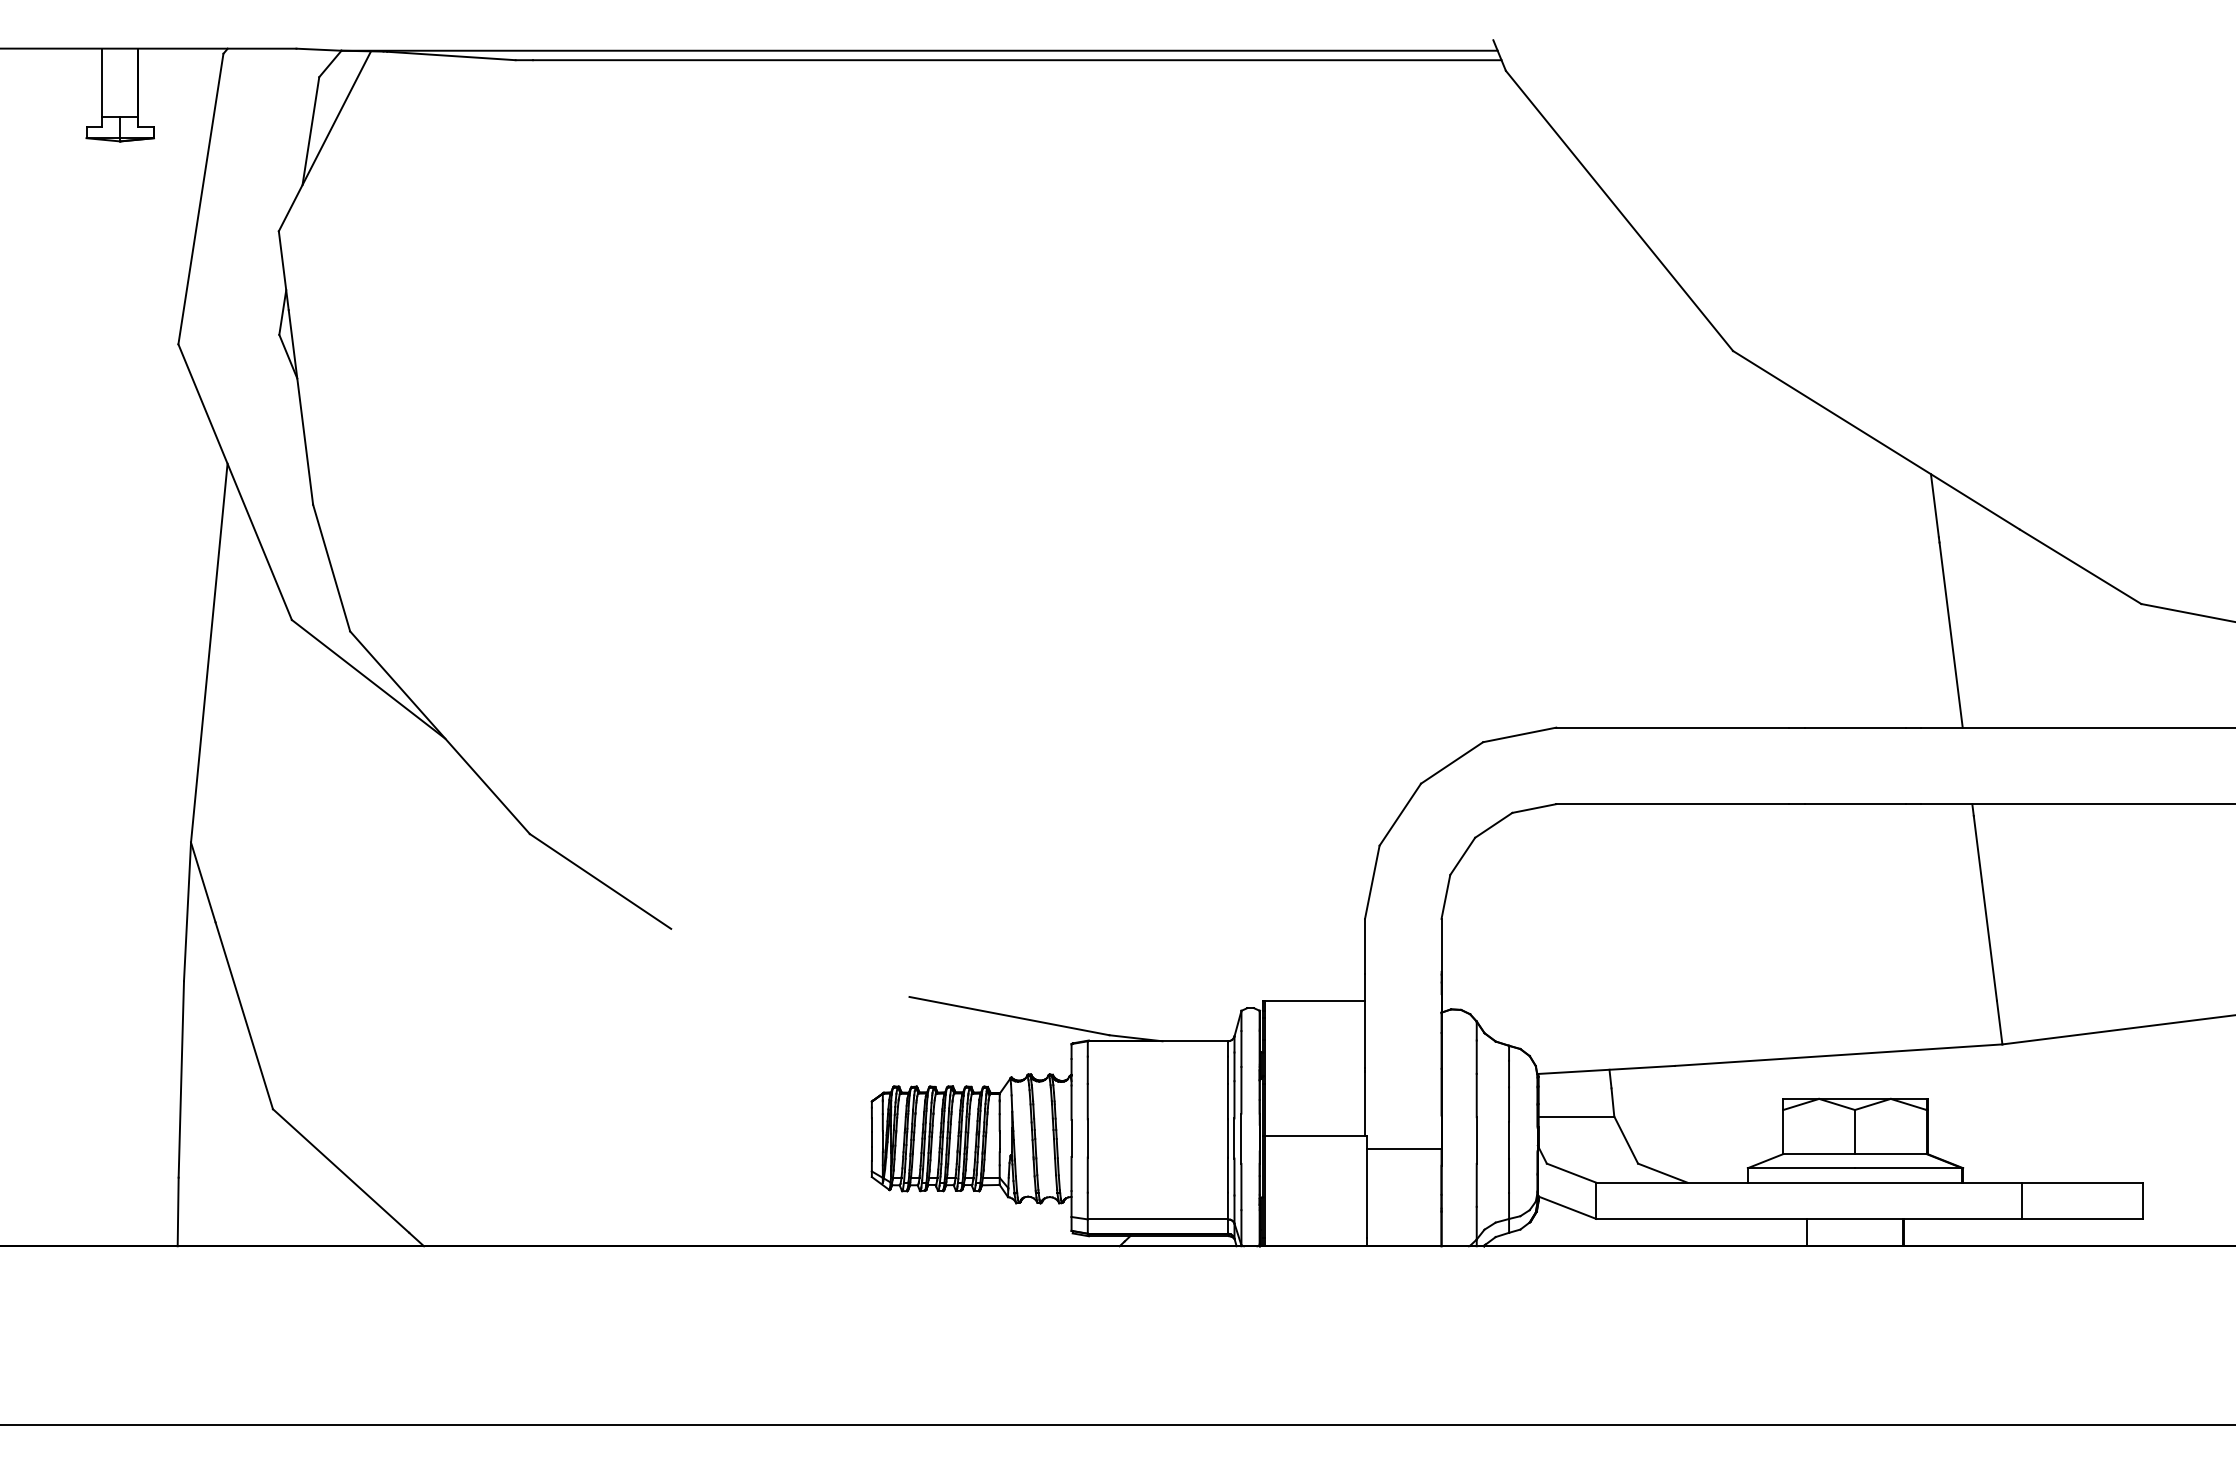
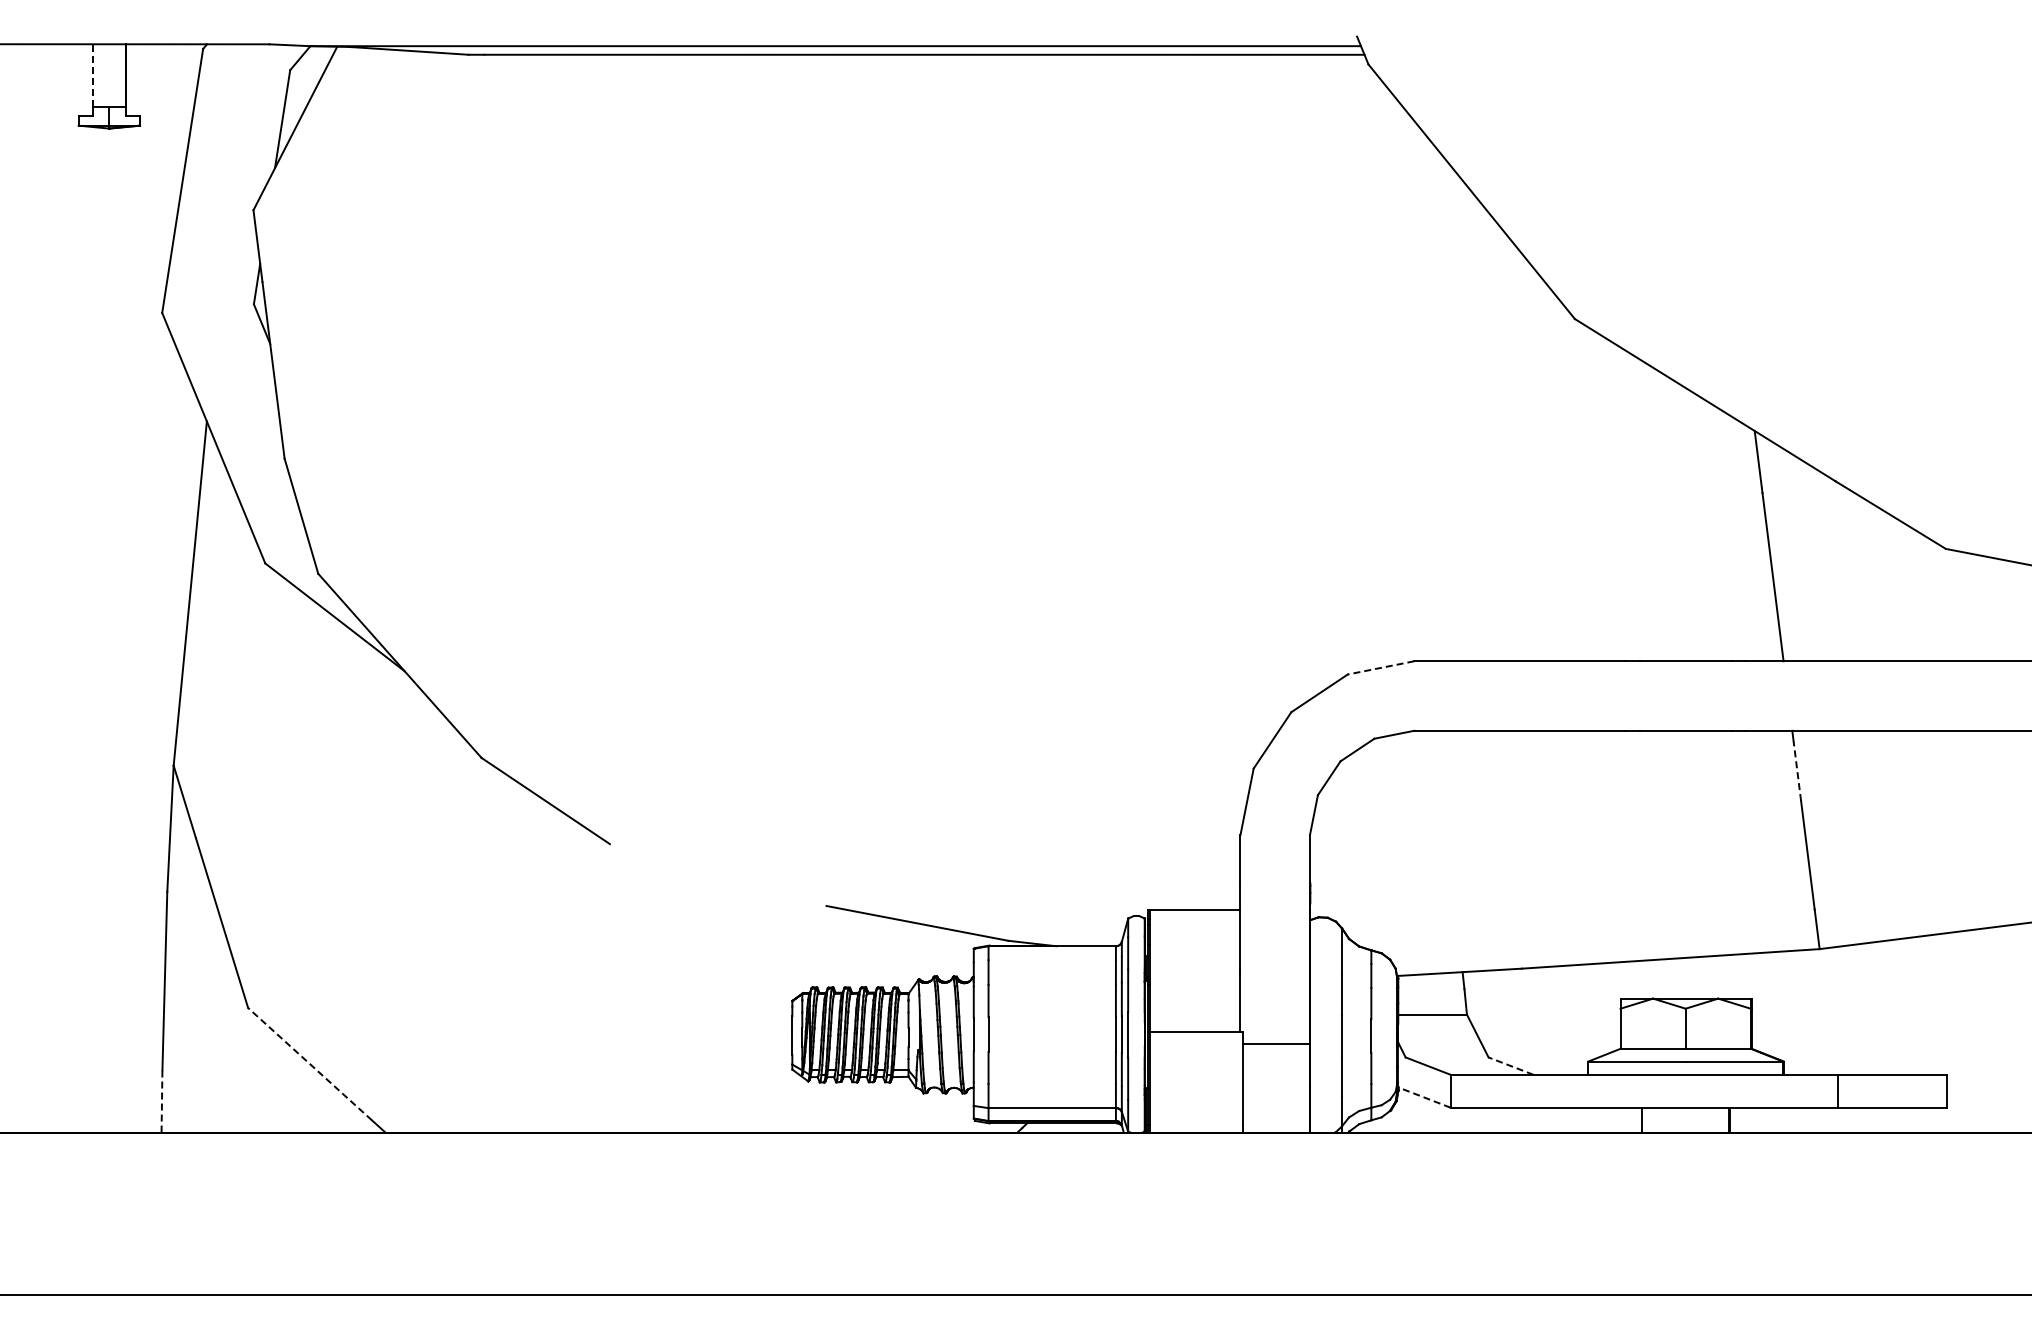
line: (102, 81) -> (93, 74), solid -> dashed
line: (1520, 734) -> (1381, 667), solid -> dashed
line: (1978, 848) -> (1797, 771), solid -> dashed
line: (341, 1171) -> (310, 1064), solid -> dashed
line: (1662, 1172) -> (1510, 1065), solid -> dashed
line: (1566, 1207) -> (1423, 1097), solid -> dashed
line: (178, 1211) -> (162, 1100), solid -> dashed

